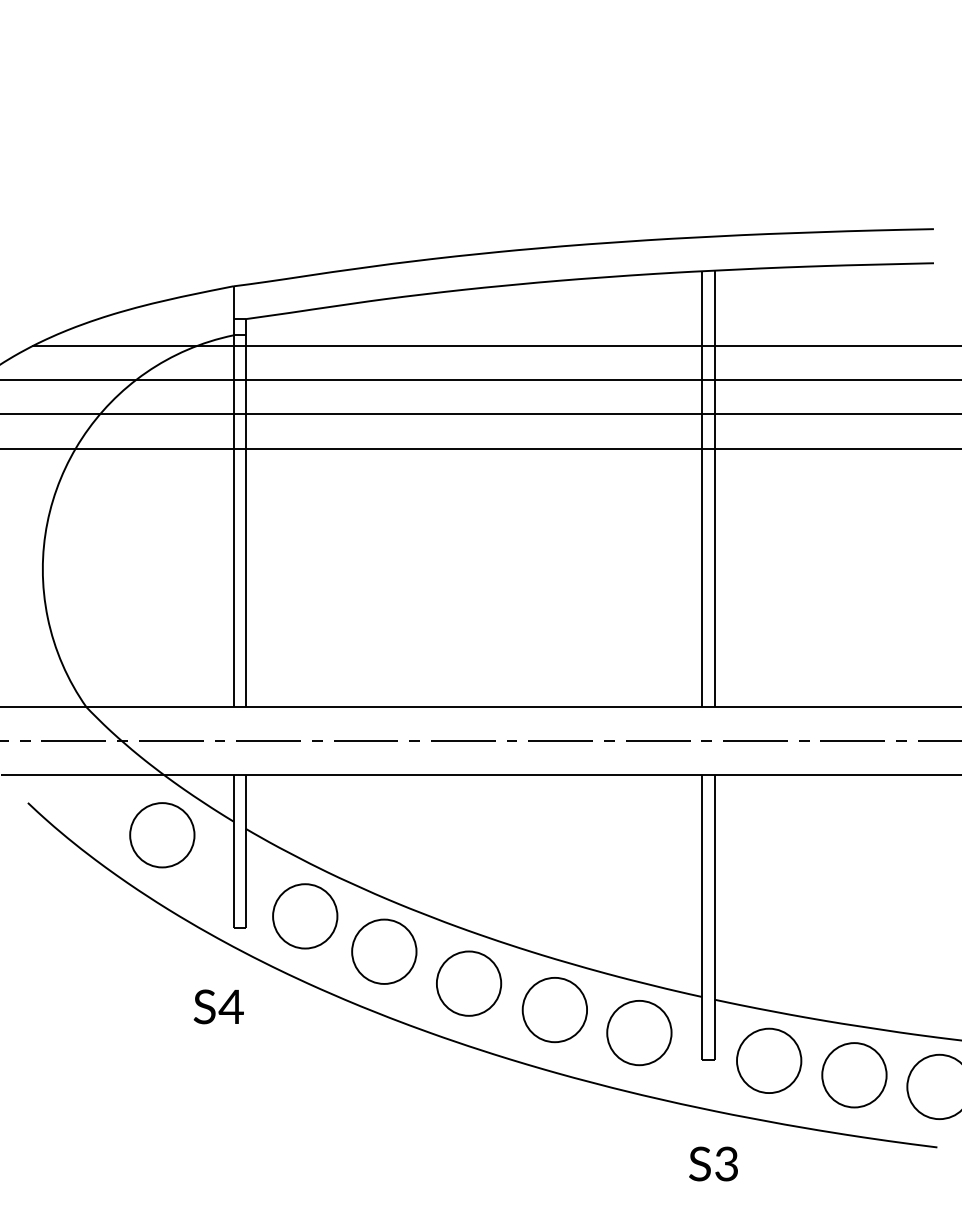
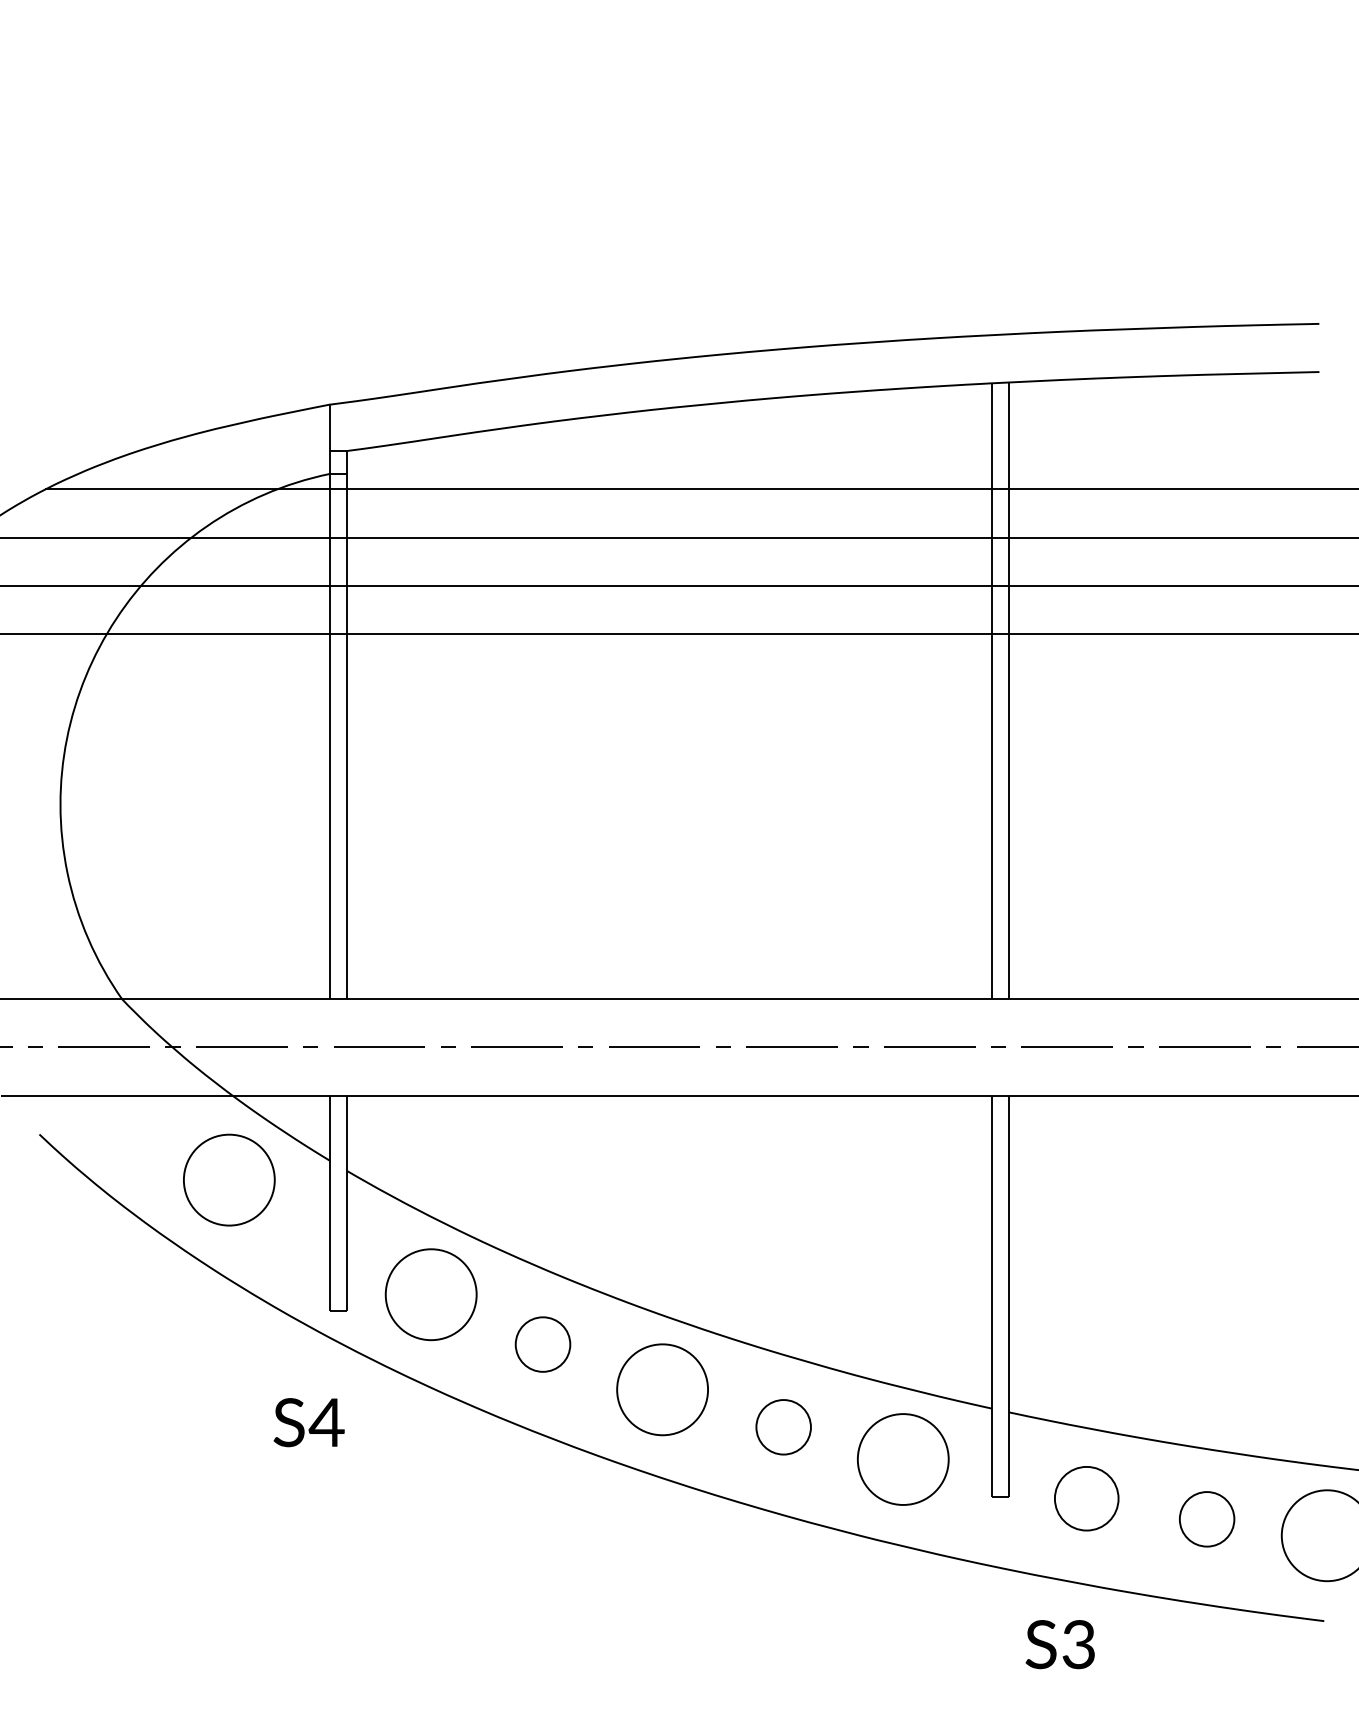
part: (384, 951) -> (543, 1344), size x0.6
part: (554, 1010) -> (783, 1427), size x0.6
part: (769, 1060) -> (1087, 1498), size x0.7
part: (854, 1075) -> (1207, 1519), size x0.6
part: (713, 1163) -> (1060, 1643), moved

